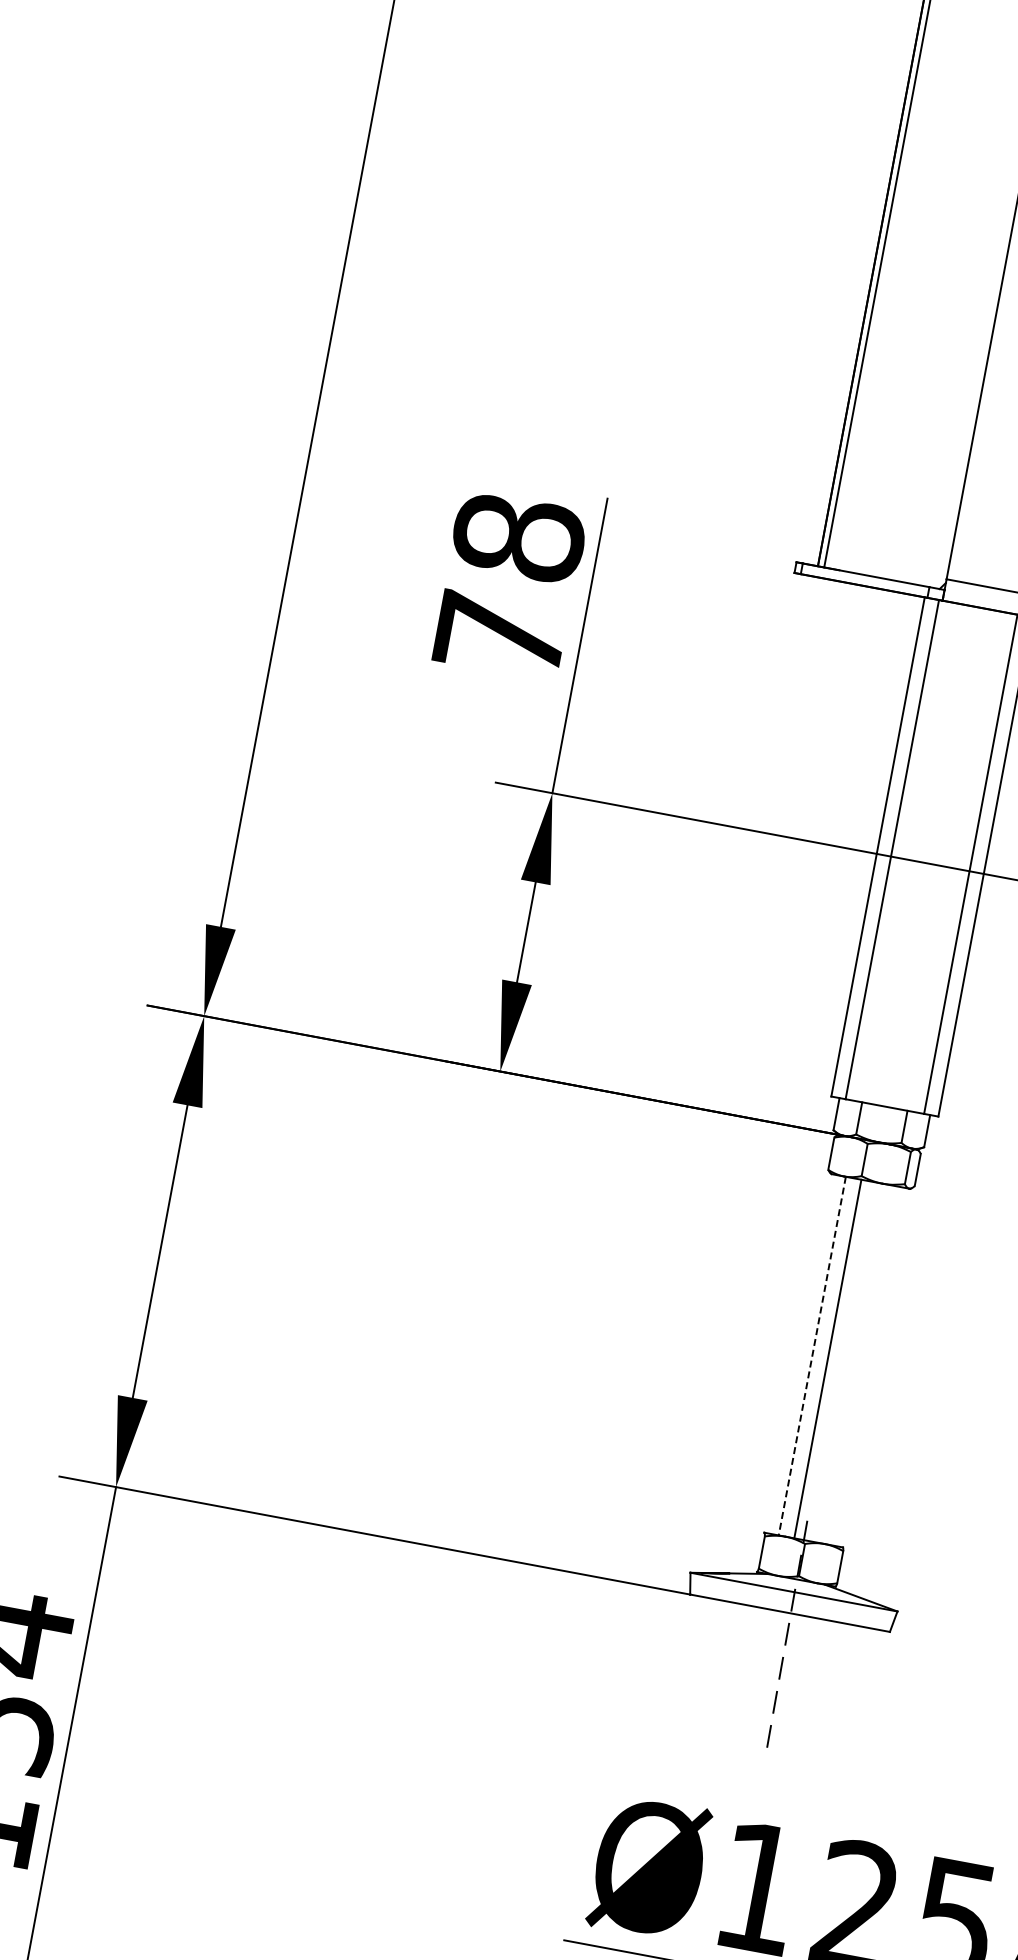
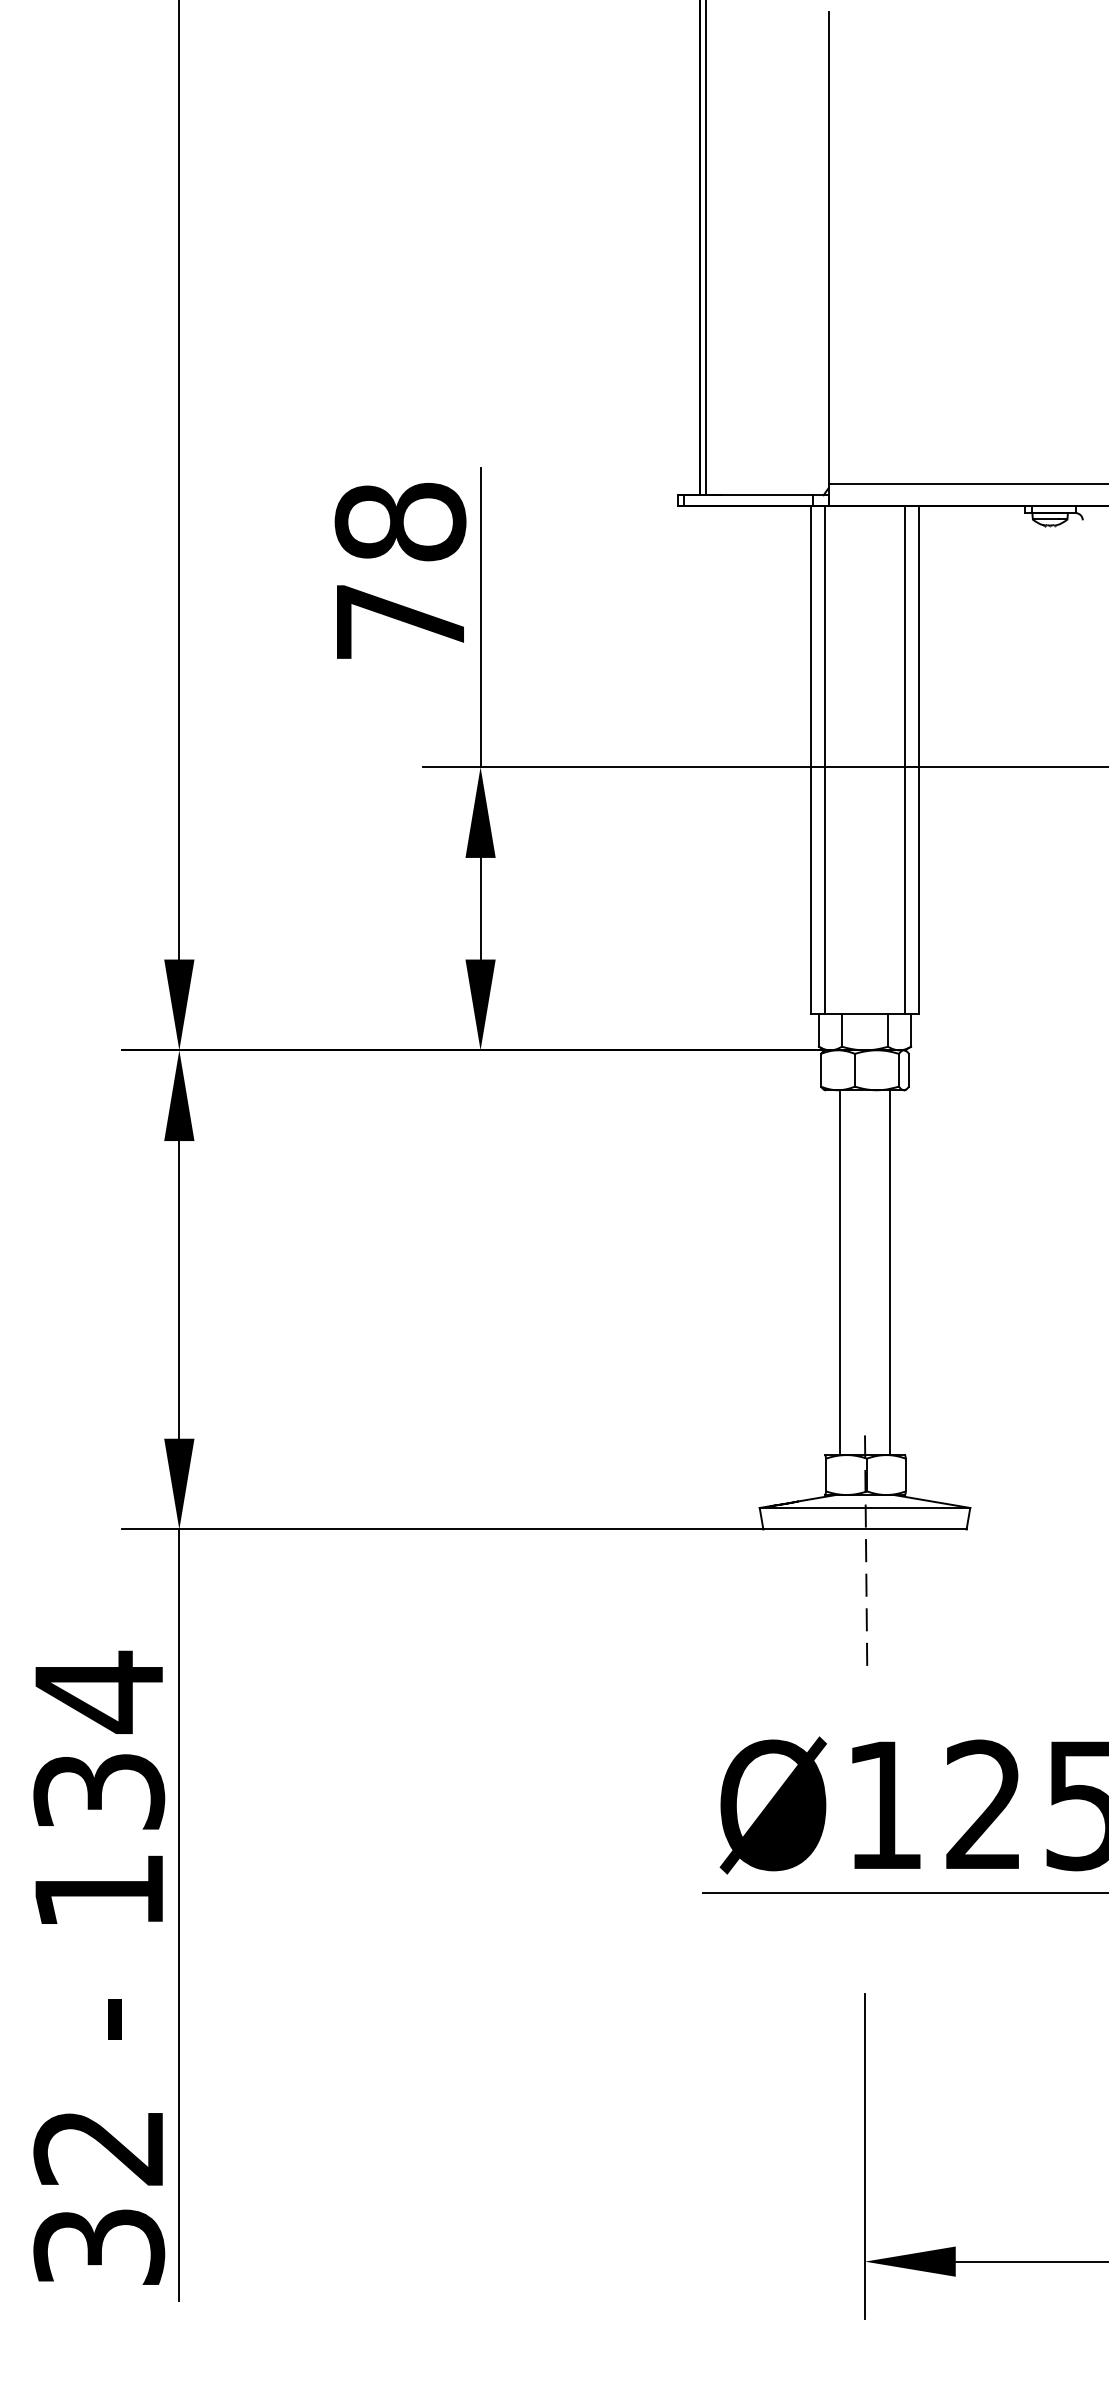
line: (812, 1356) -> (839, 1273), dashed -> solid
line: (827, 1358) -> (890, 1272), moved

